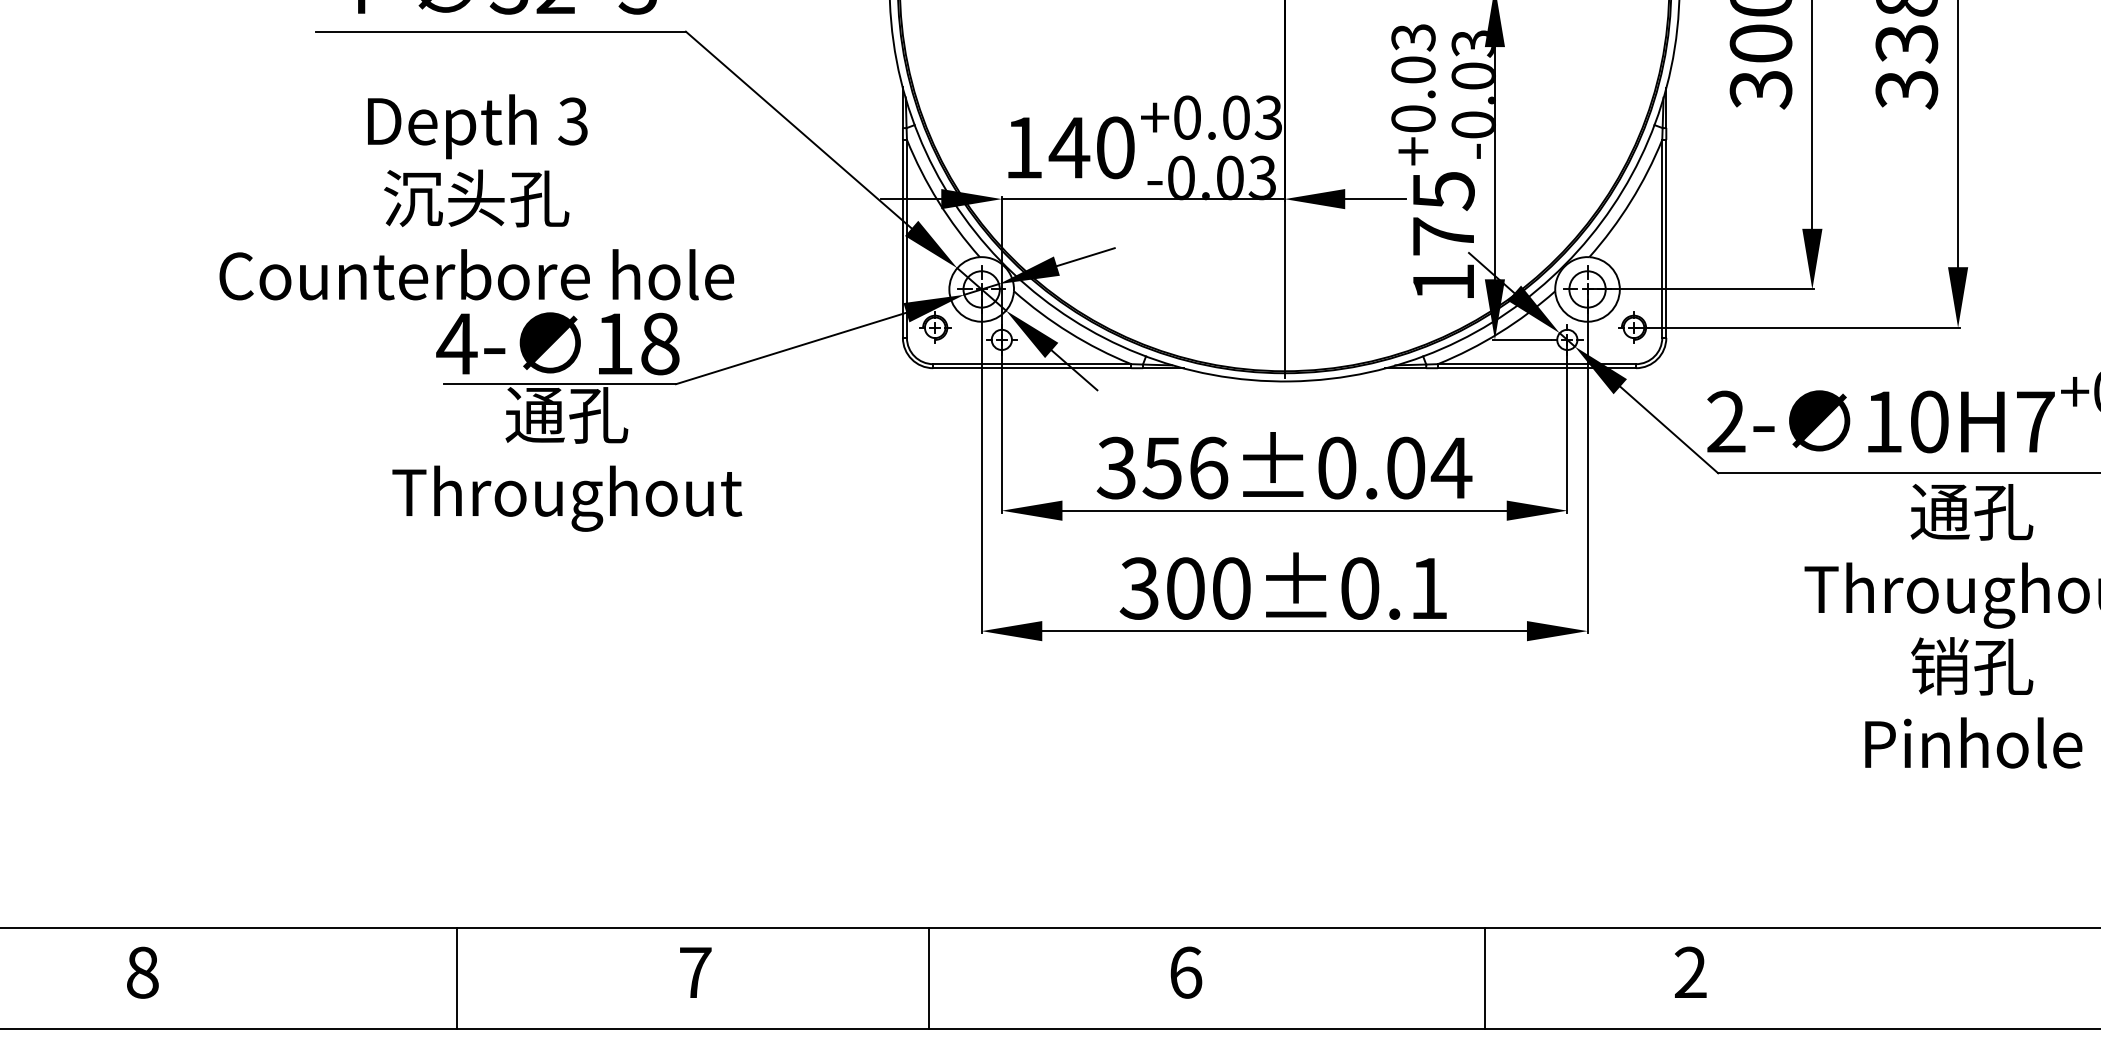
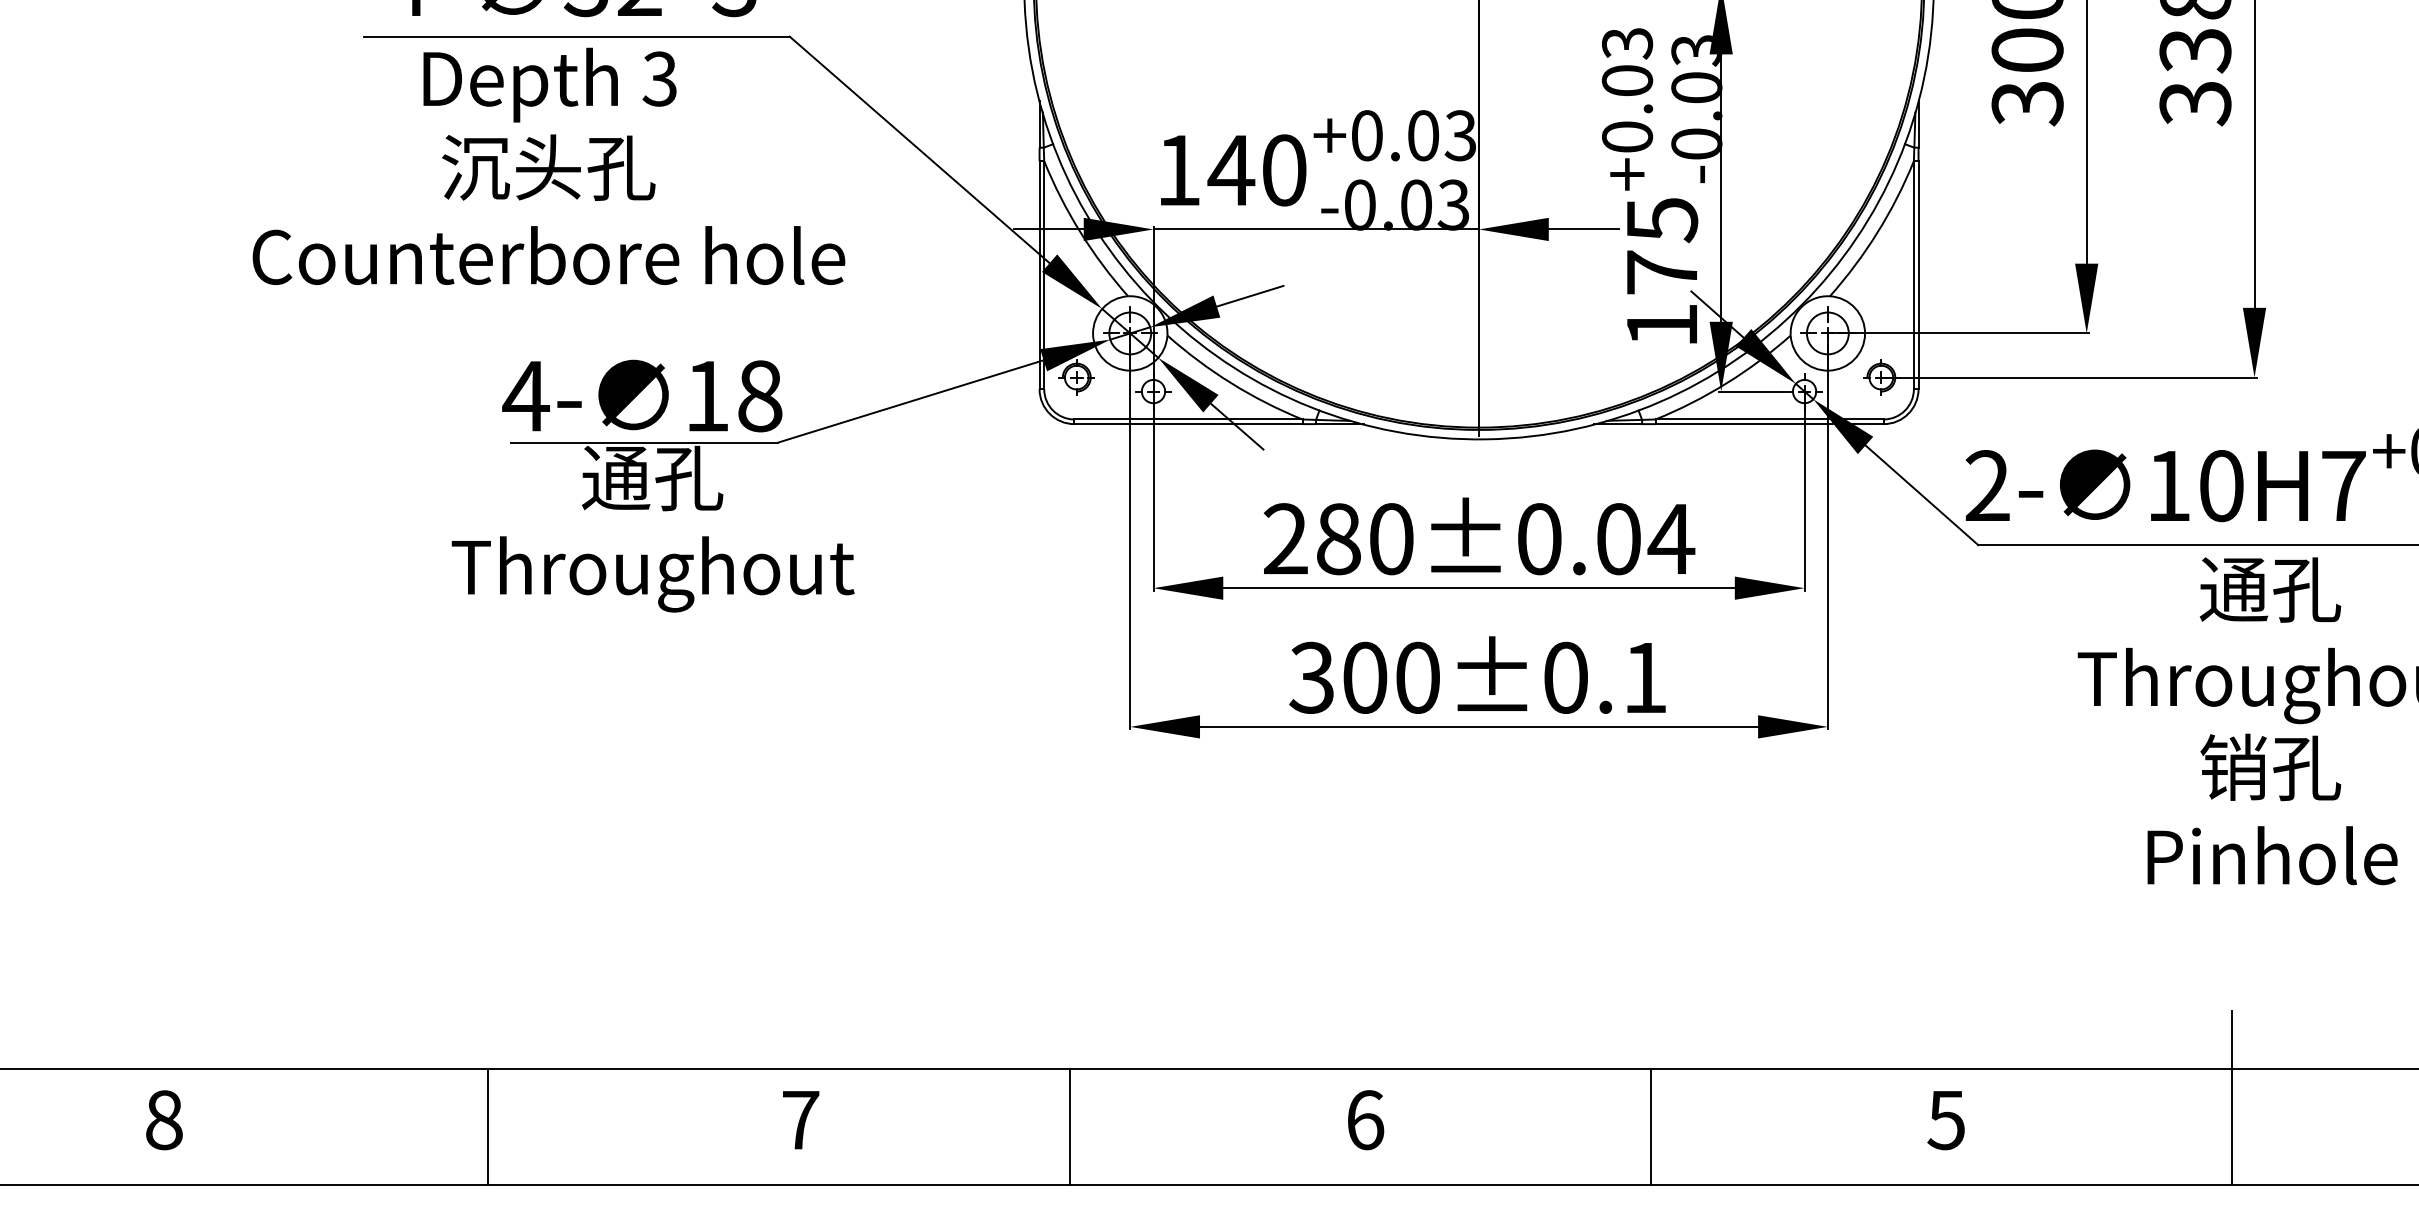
text: (476, 196) -> (548, 165), moved
text: (1162, 468) -> (1338, 539), 356±0.04 -> 280±0.04
line: (1938, 953) -> (2232, 1097), added
text: (1689, 973) -> (1945, 1120), 2 -> 5
line: (457, 979) -> (488, 1127), moved
line: (1485, 979) -> (1651, 1127), moved

